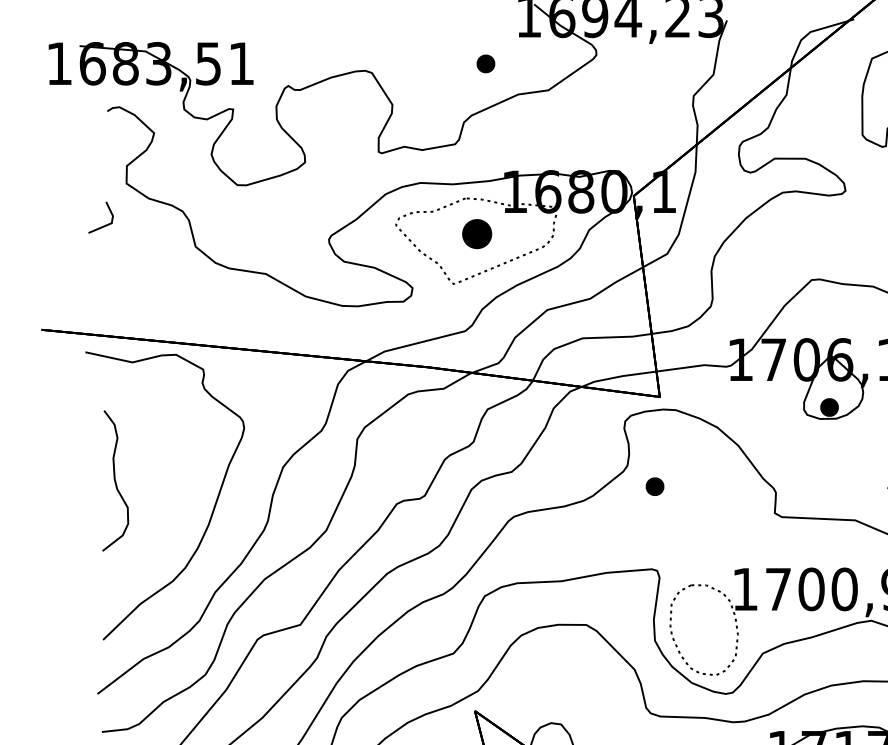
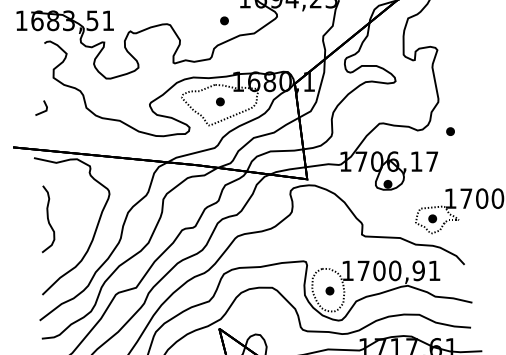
line: (101, 224) -> (41, 111), moved
part: (477, 233) -> (220, 101), size x0.62
part: (654, 485) -> (329, 290), moved

